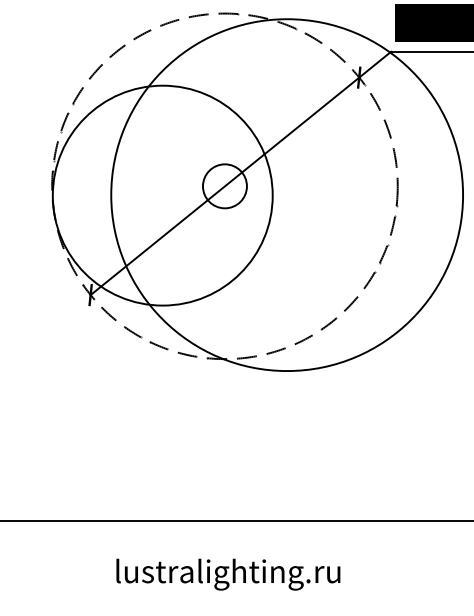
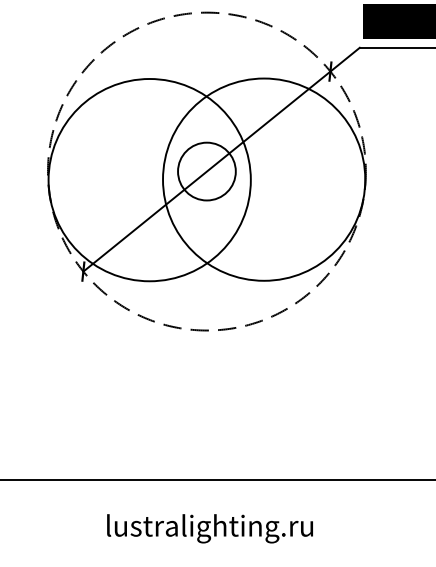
circle: (224, 185) -> (206, 170), size x1.43
circle: (287, 195) -> (264, 180), size x0.62

